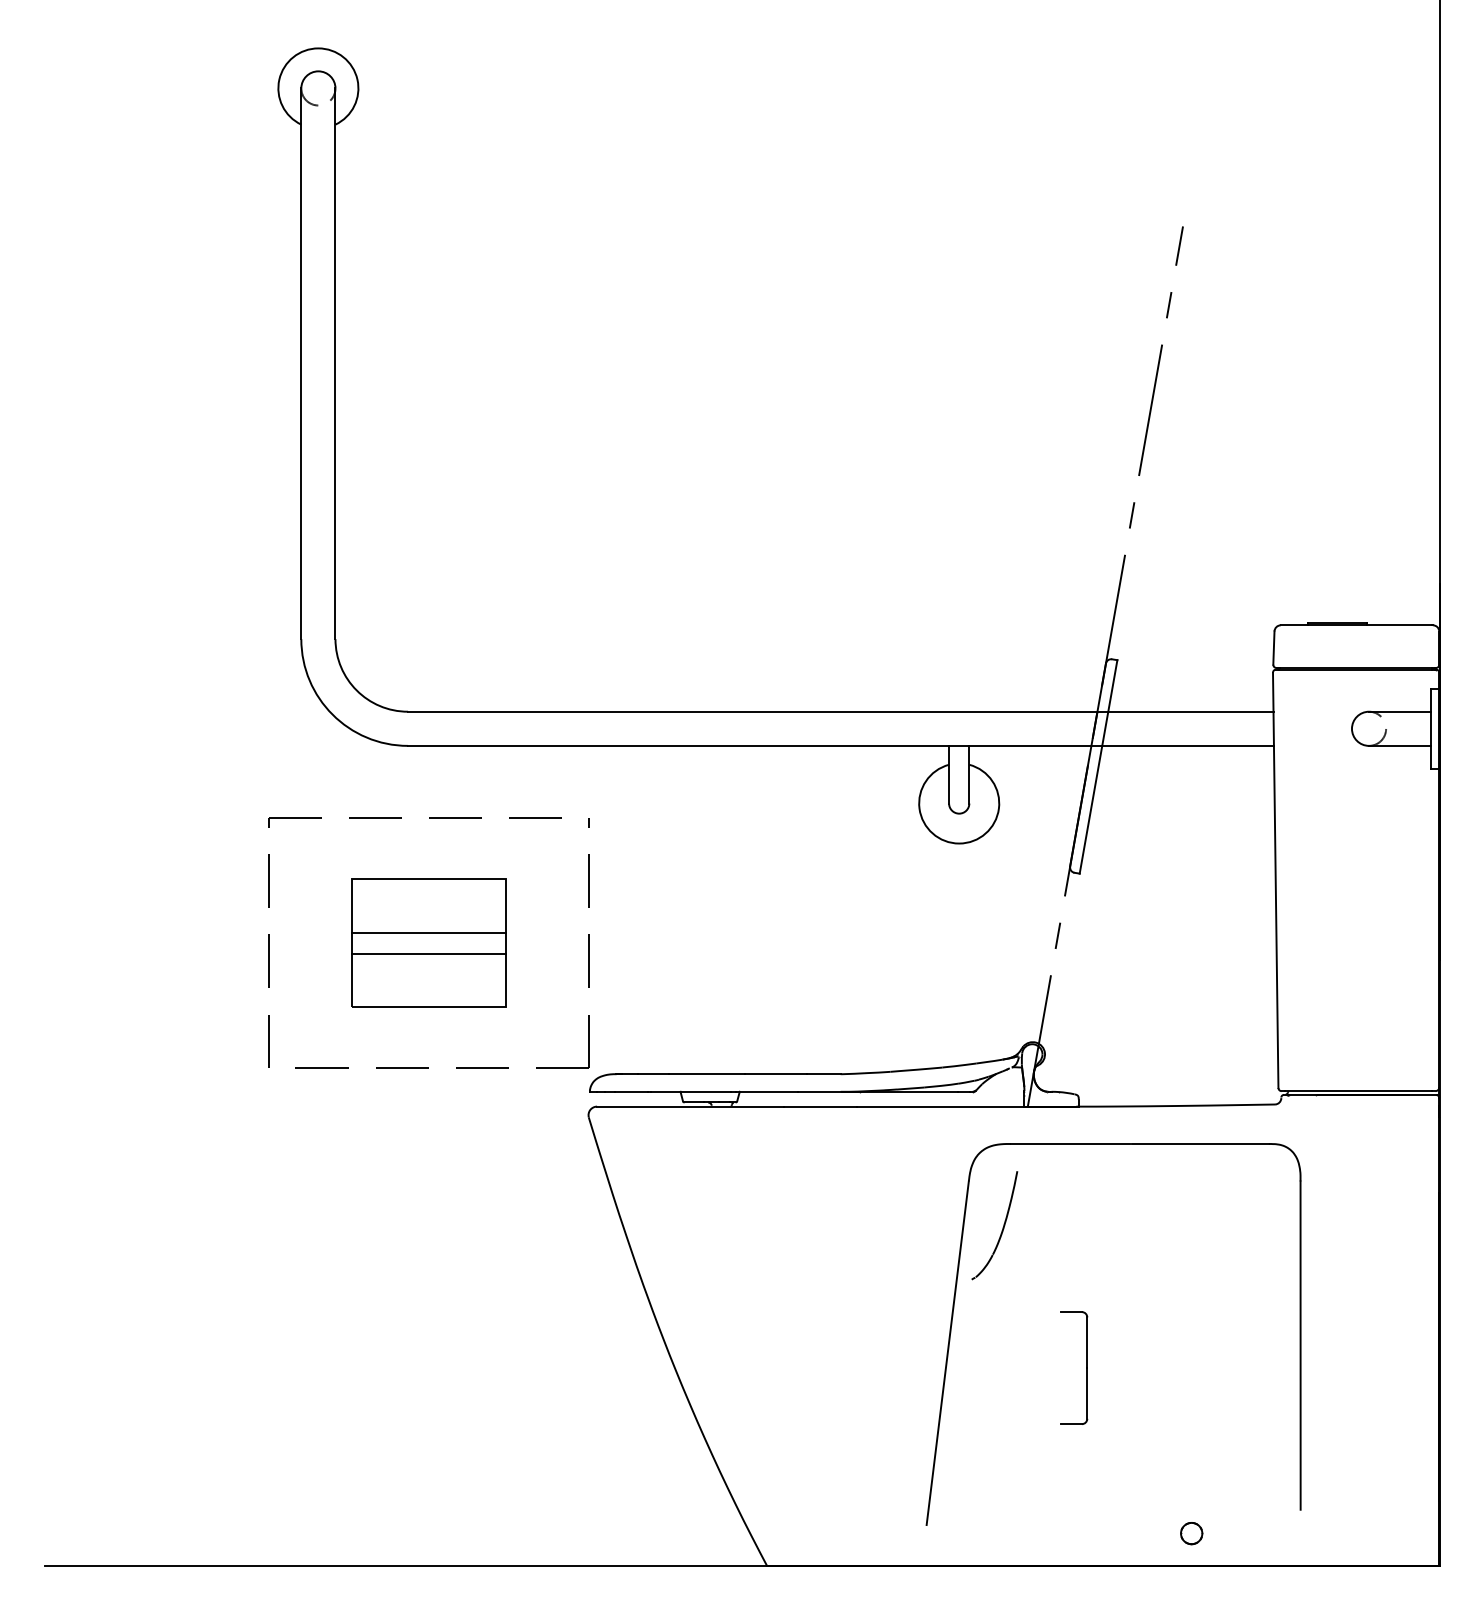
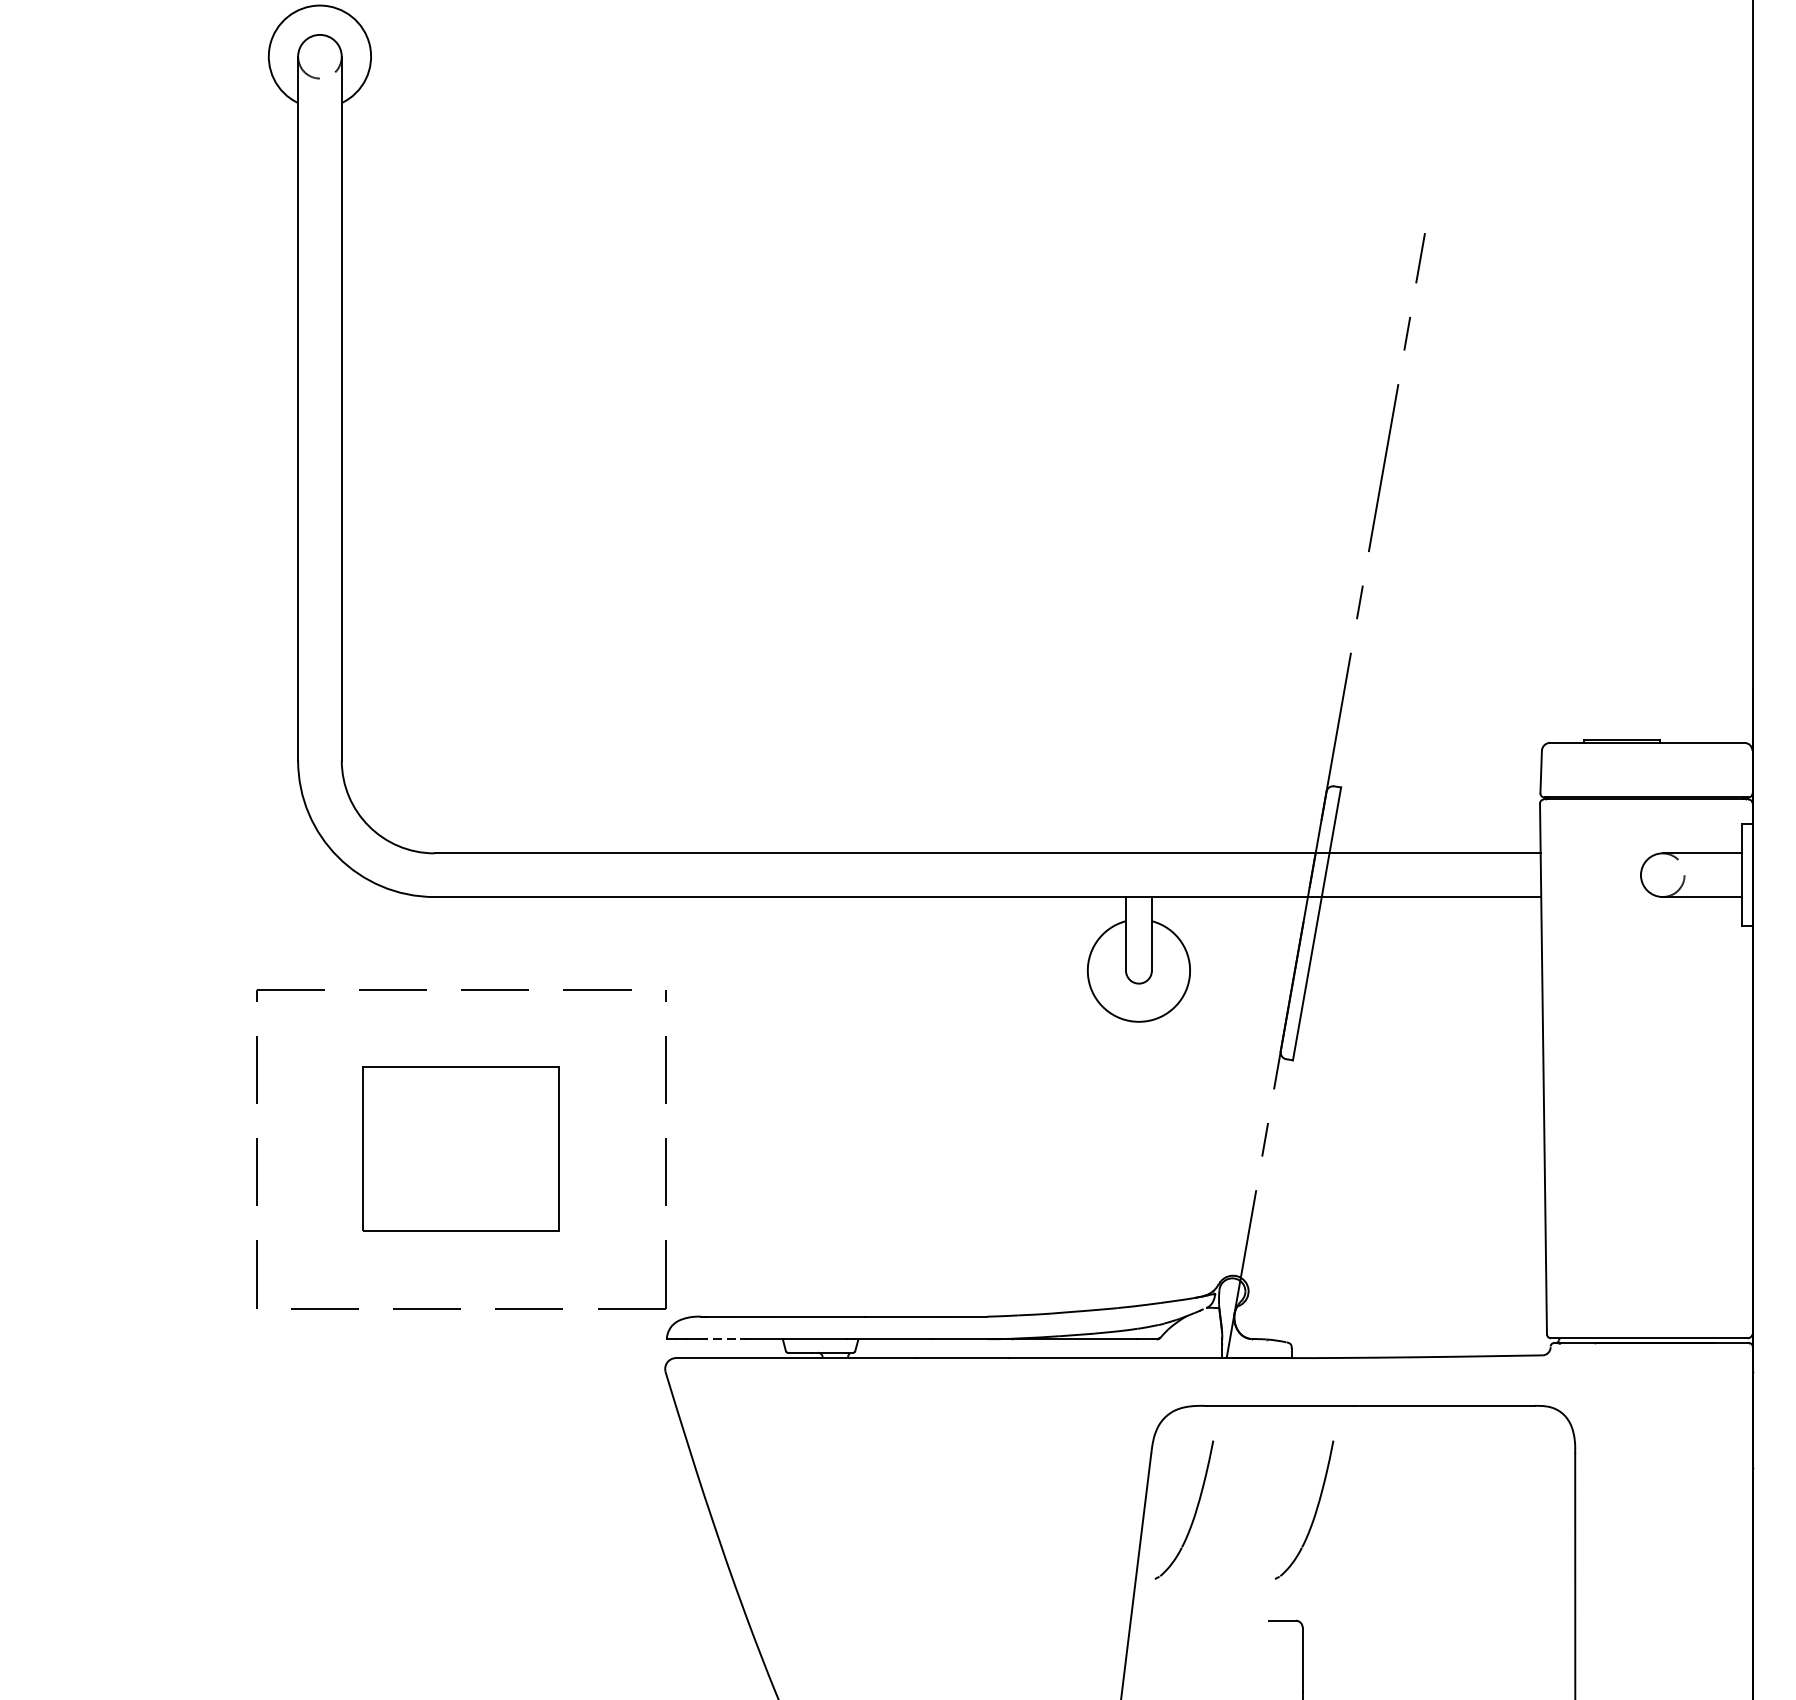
line: (428, 932) -> (460, 1135), removed
line: (428, 953) -> (460, 1162), removed
line: (631, 1091) -> (720, 1338), solid -> dashed
part: (1096, 1227) -> (1314, 1512), added

